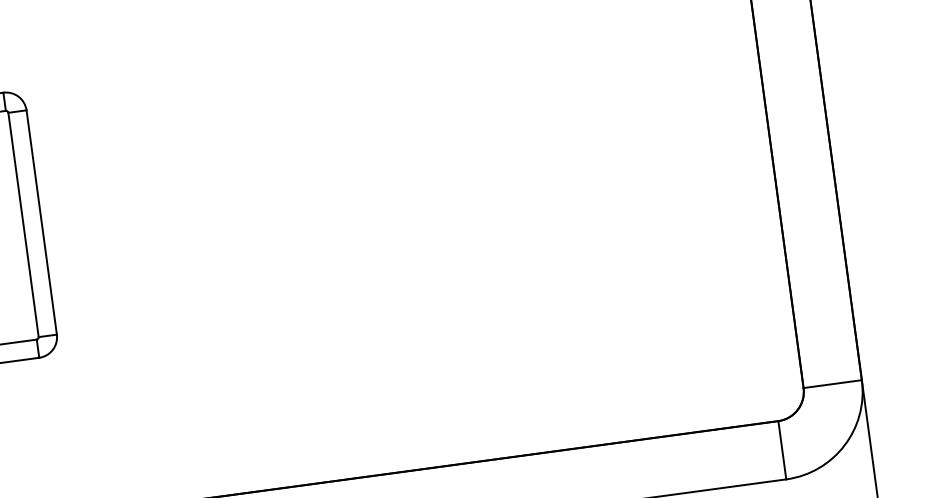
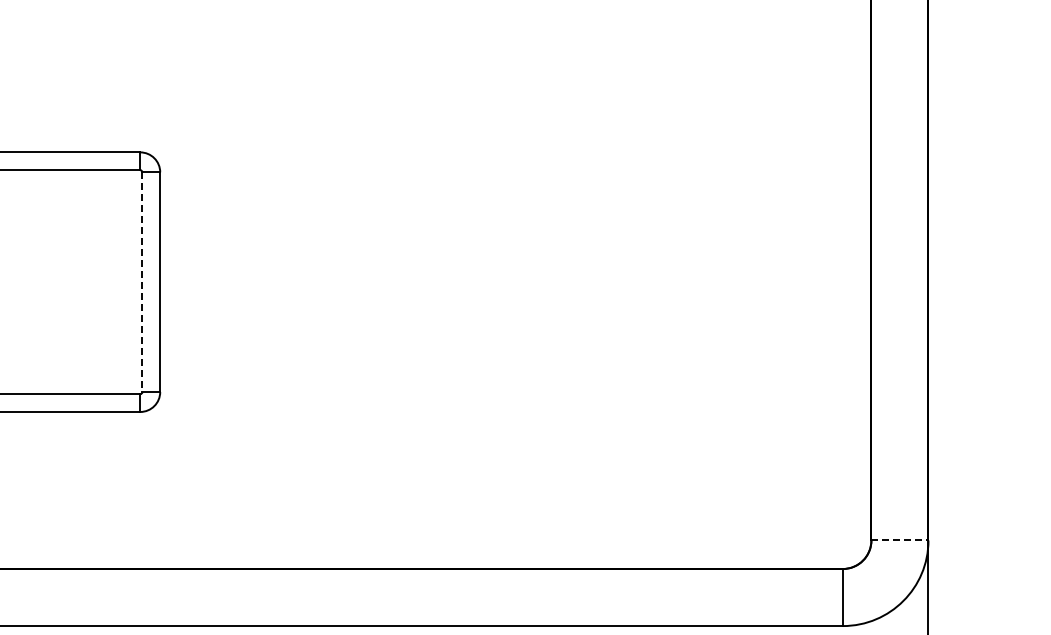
line: (23, 225) -> (142, 282), solid -> dashed
line: (832, 384) -> (899, 540), solid -> dashed

